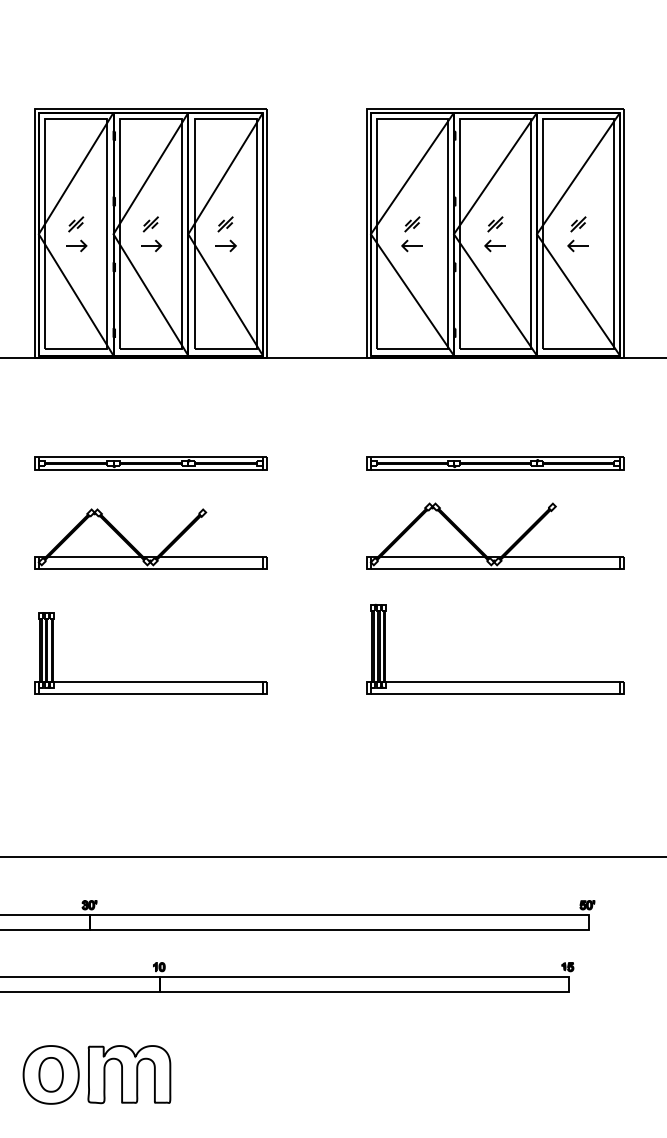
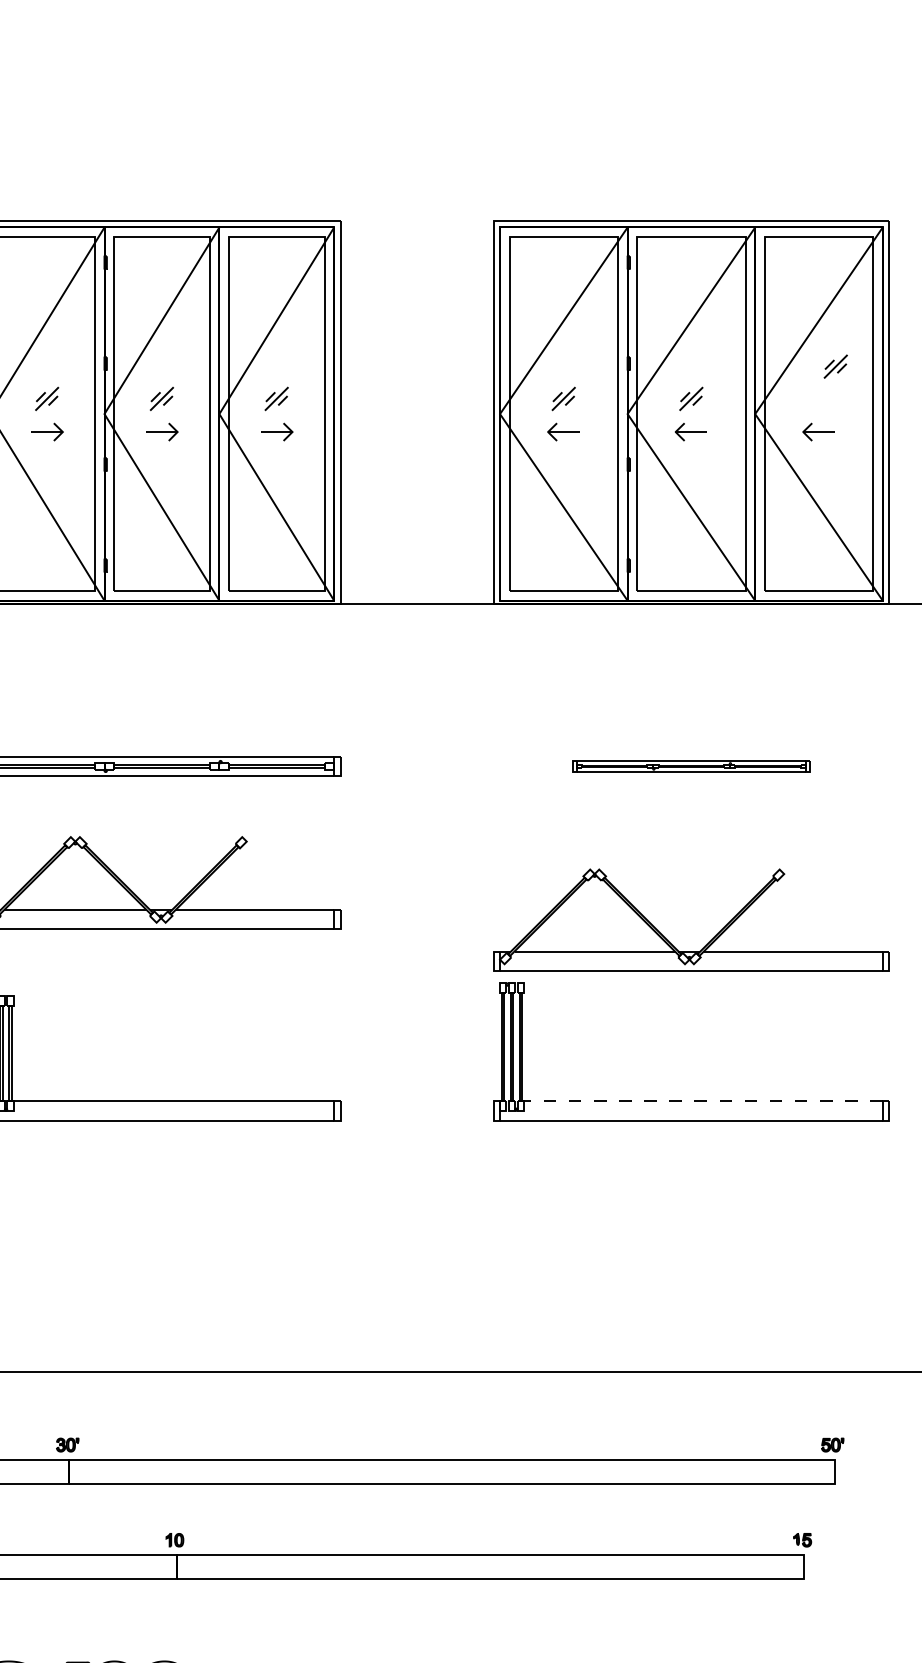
part: (578, 224) -> (835, 366), moved
part: (495, 463) -> (691, 766), size x0.6
part: (508, 548) -> (711, 938), moved
line: (495, 681) -> (691, 1101), solid -> dashed

